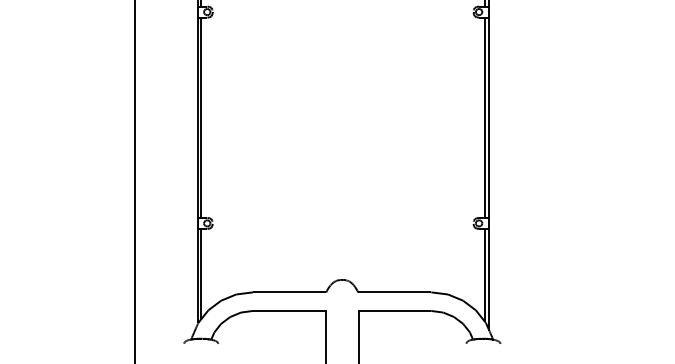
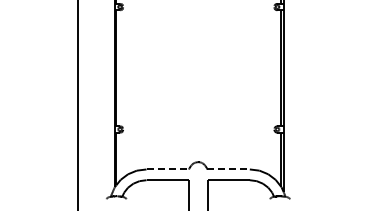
line: (290, 292) -> (168, 169), solid -> dashed
line: (396, 292) -> (229, 169), solid -> dashed

